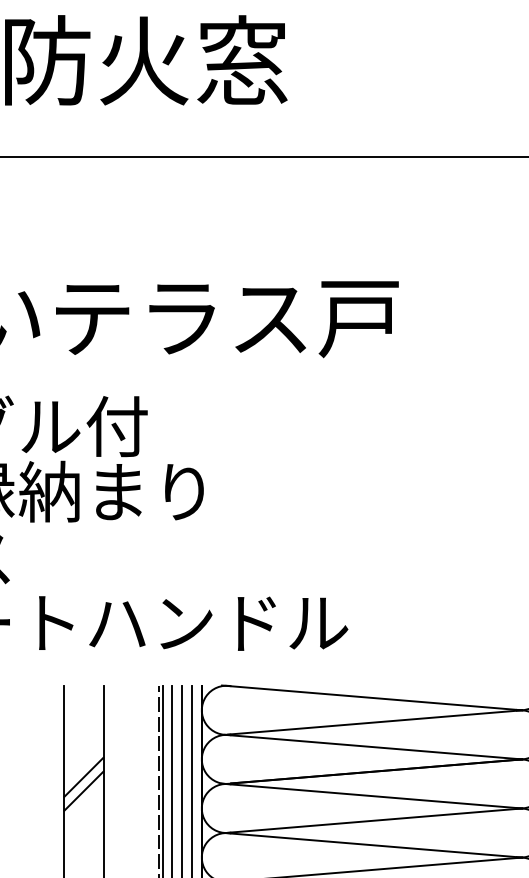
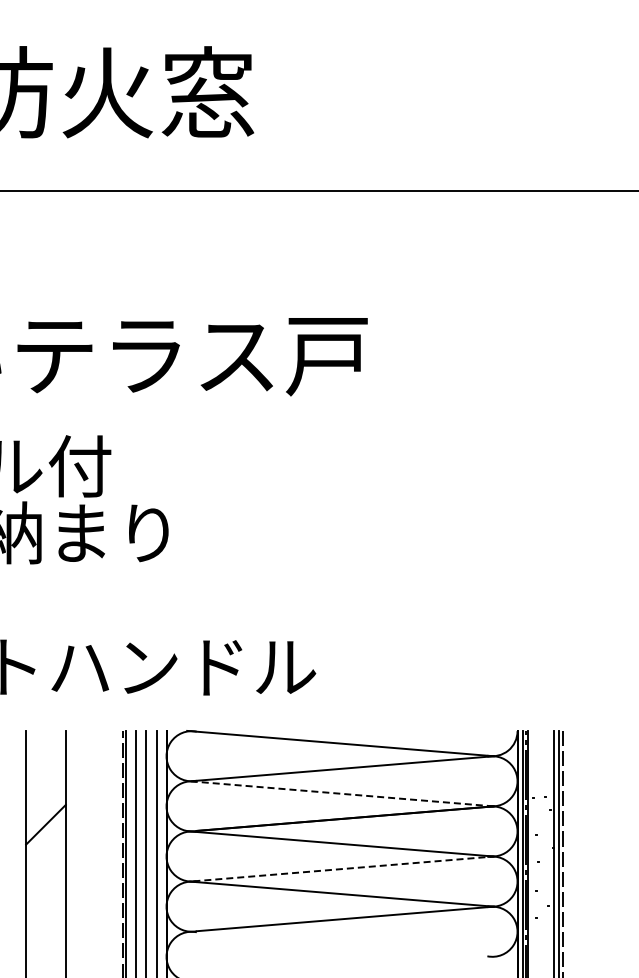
line: (373, 746) -> (341, 793), solid -> dashed
line: (84, 790) -> (46, 838), removed
line: (375, 820) -> (343, 868), solid -> dashed

